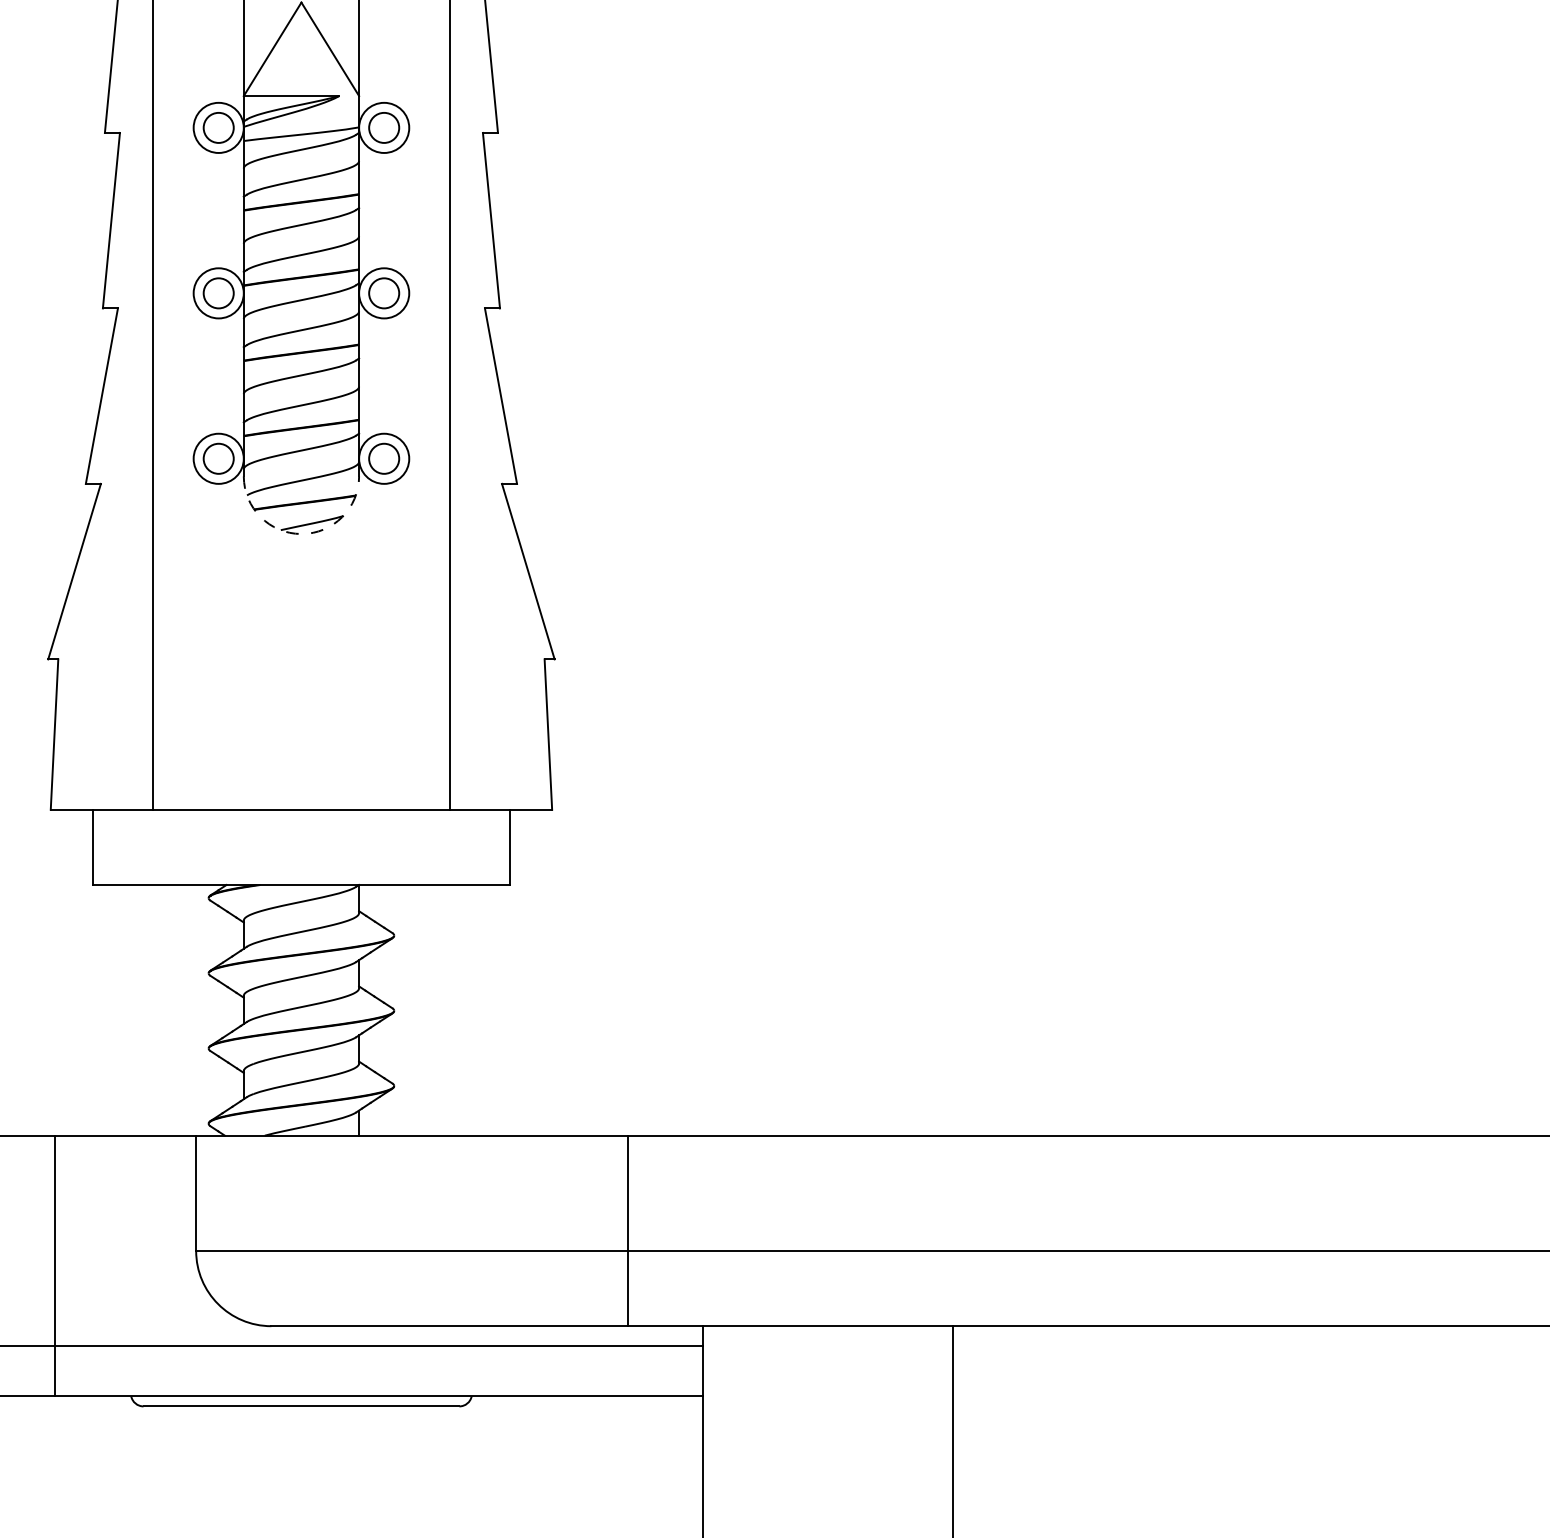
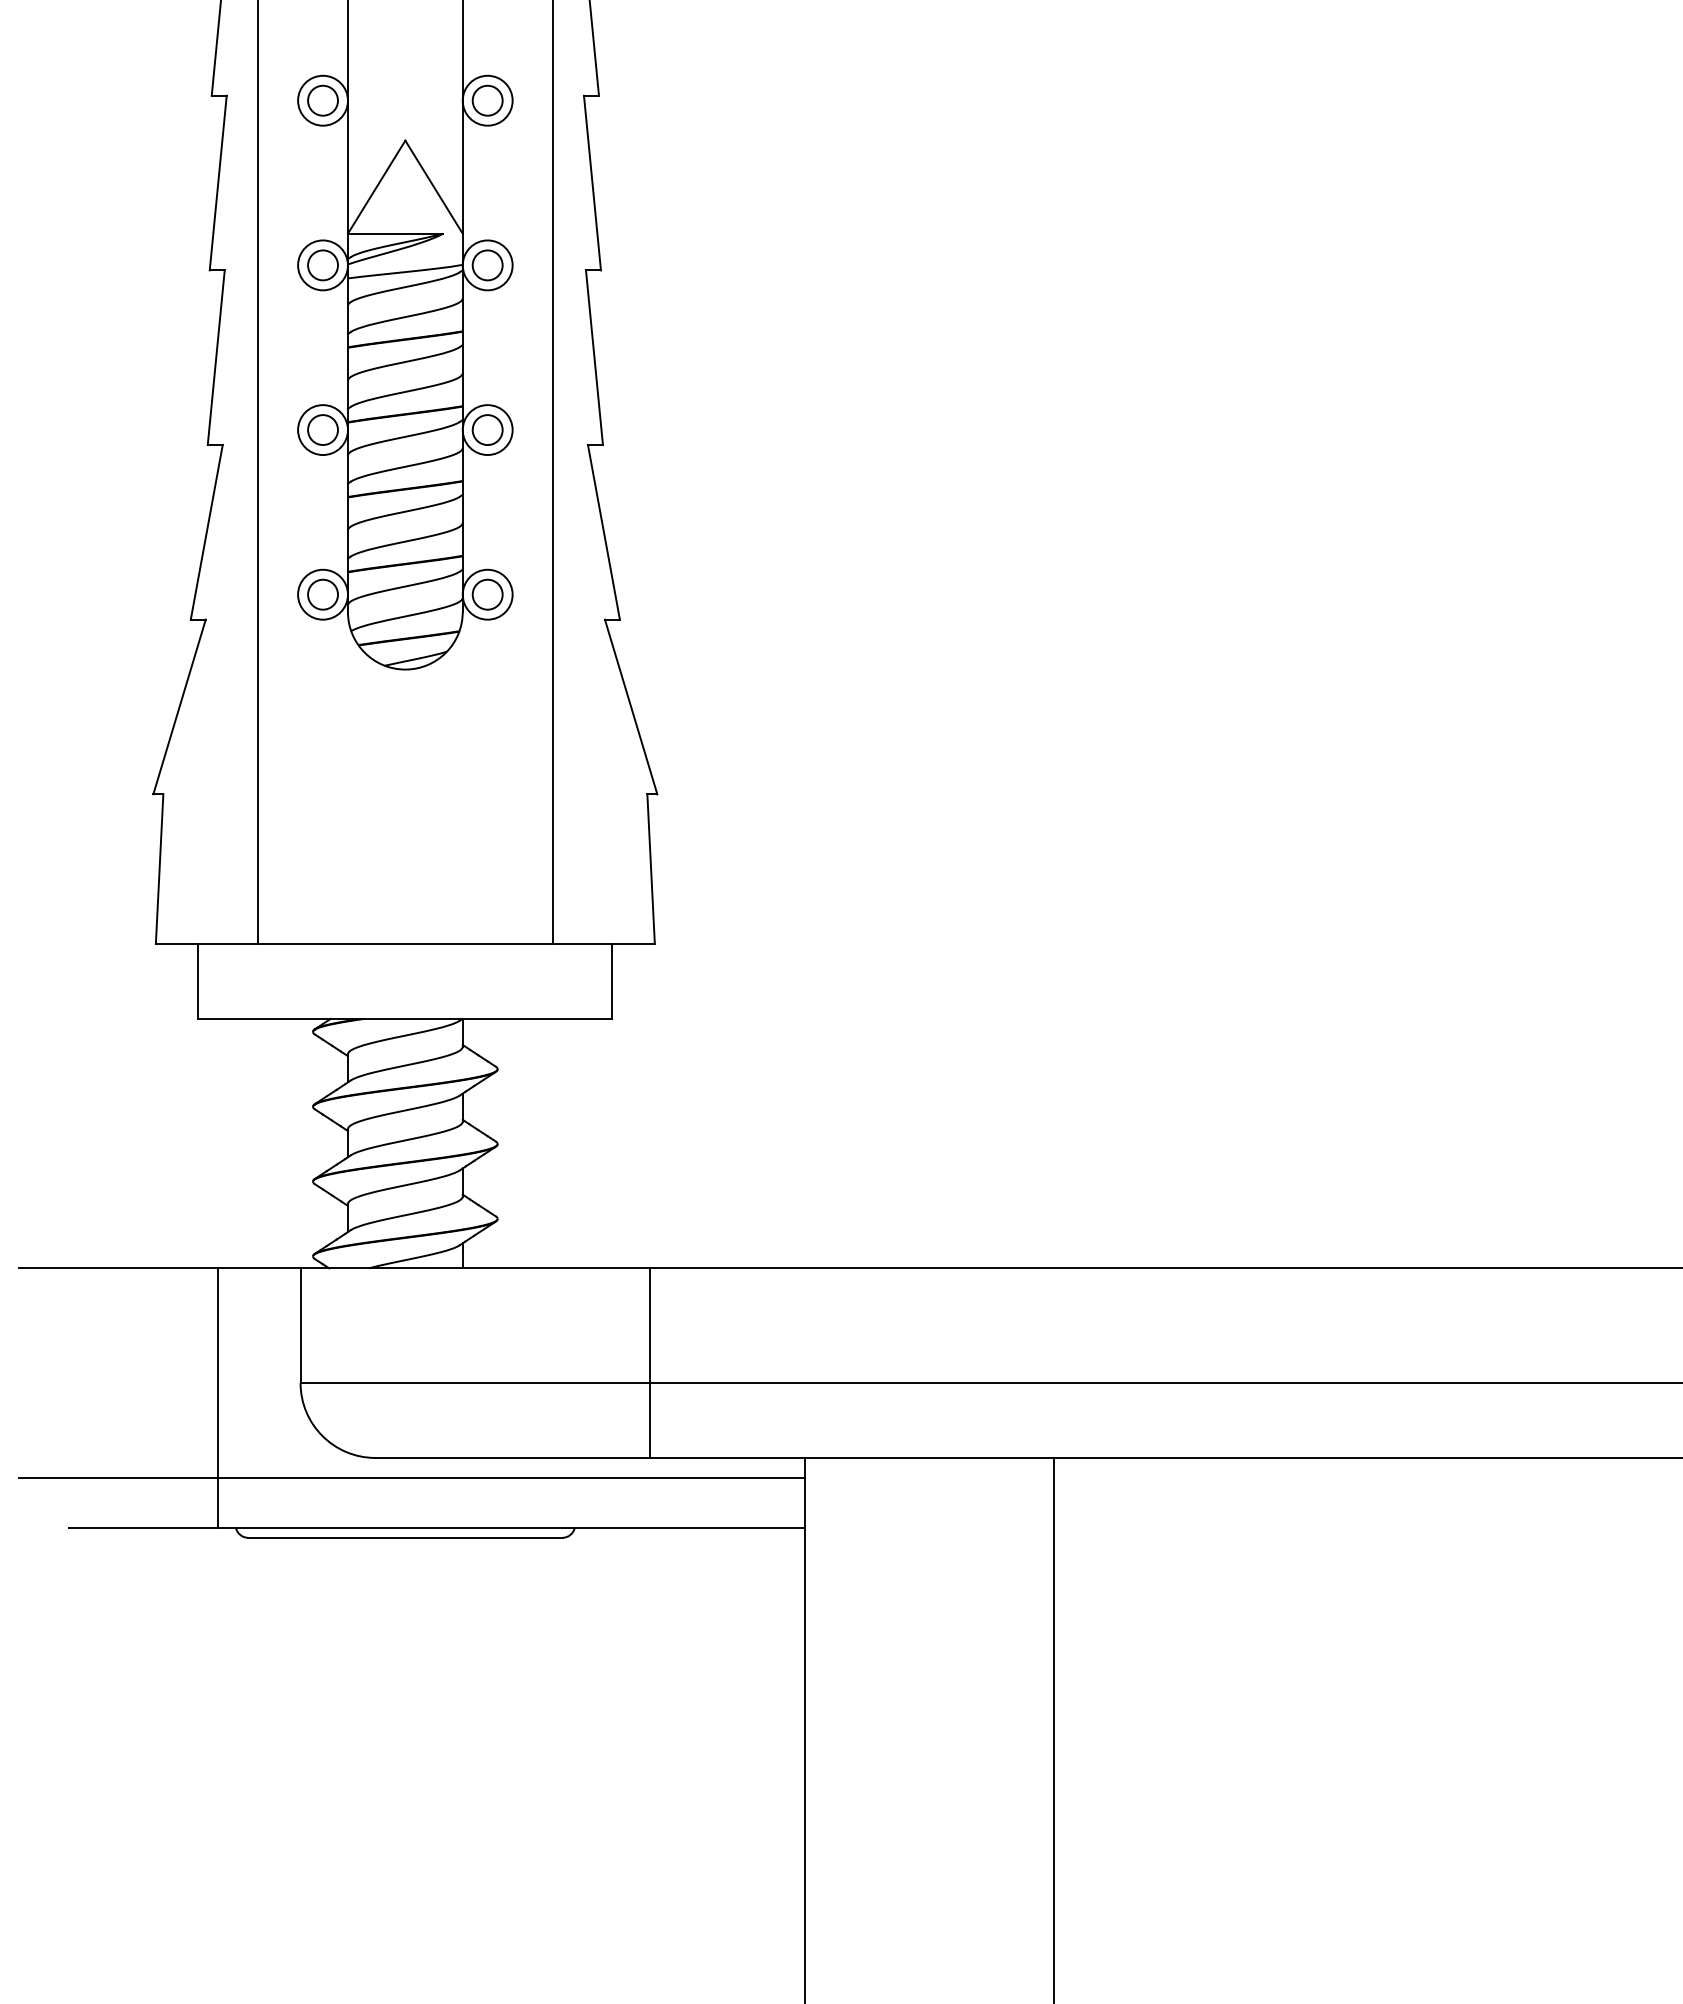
arc: (301, 533) -> (405, 669), dashed -> solid
line: (627, 1230) -> (649, 1362), moved
line: (55, 1265) -> (218, 1397), moved

